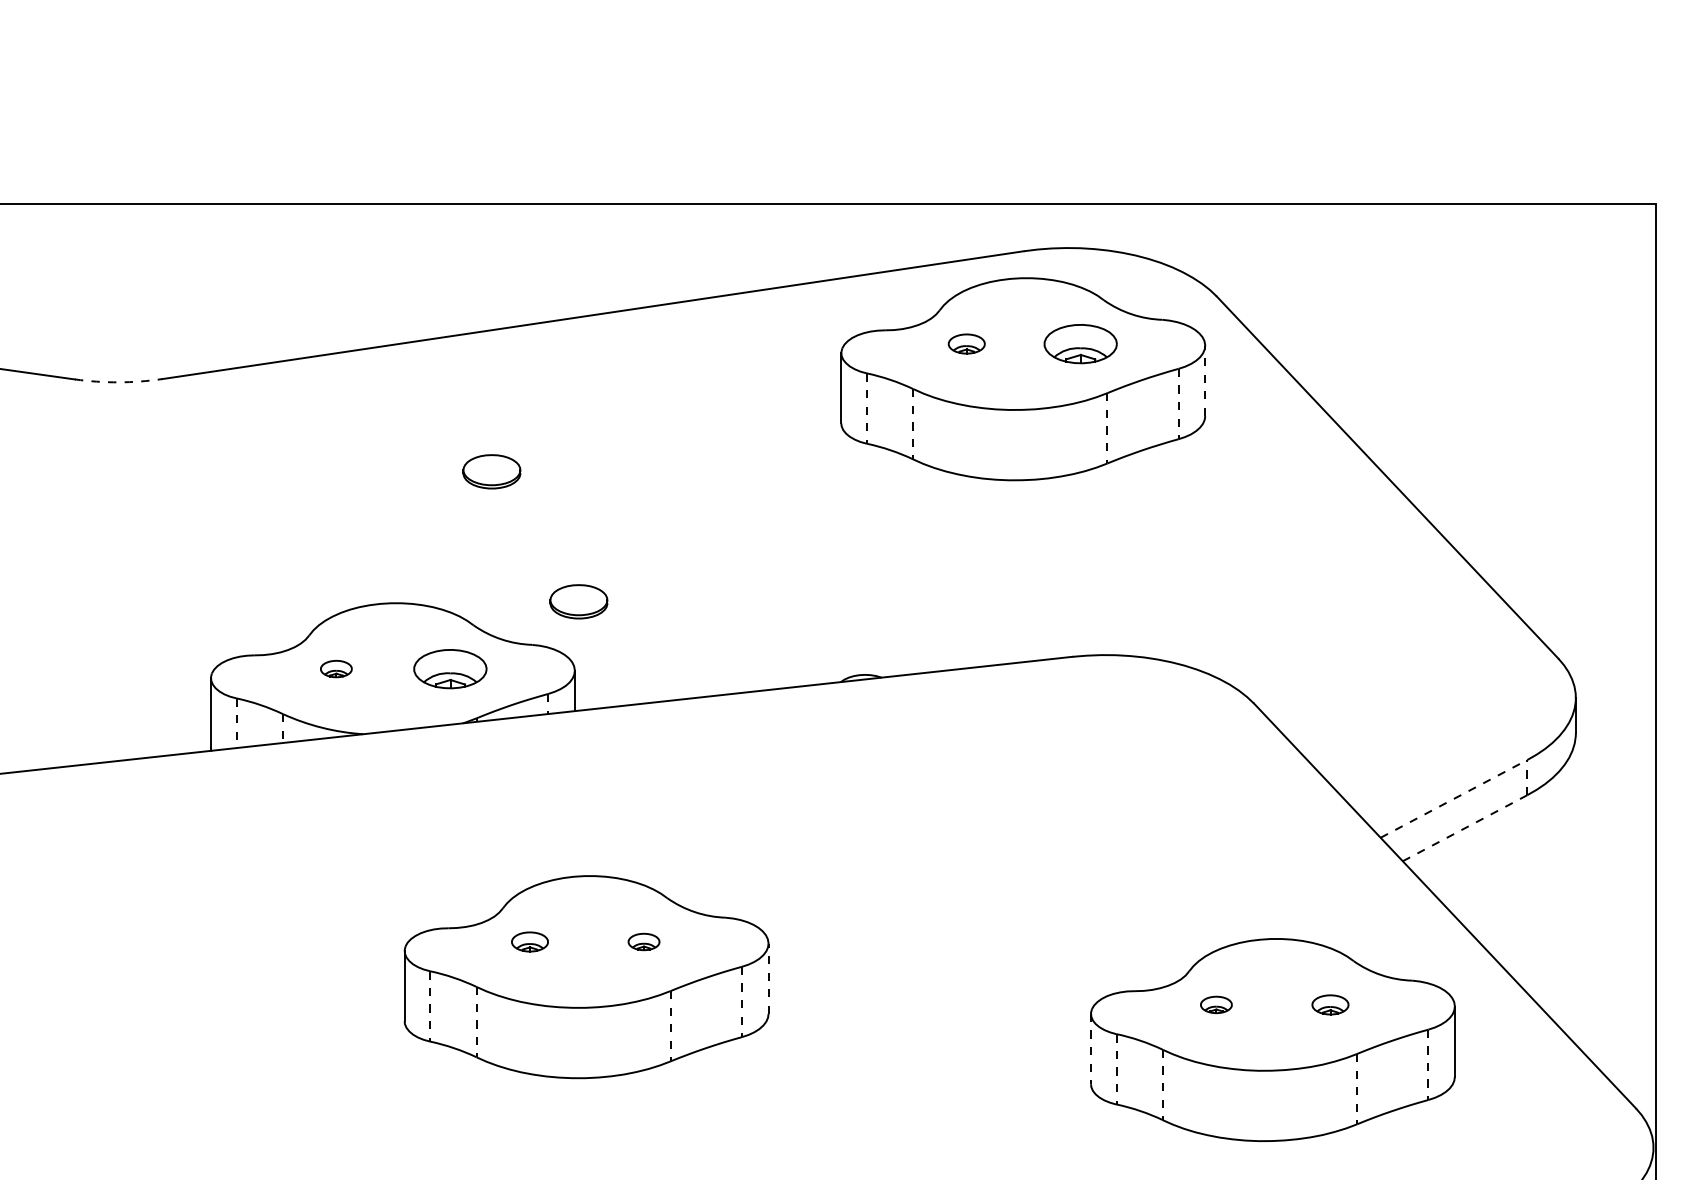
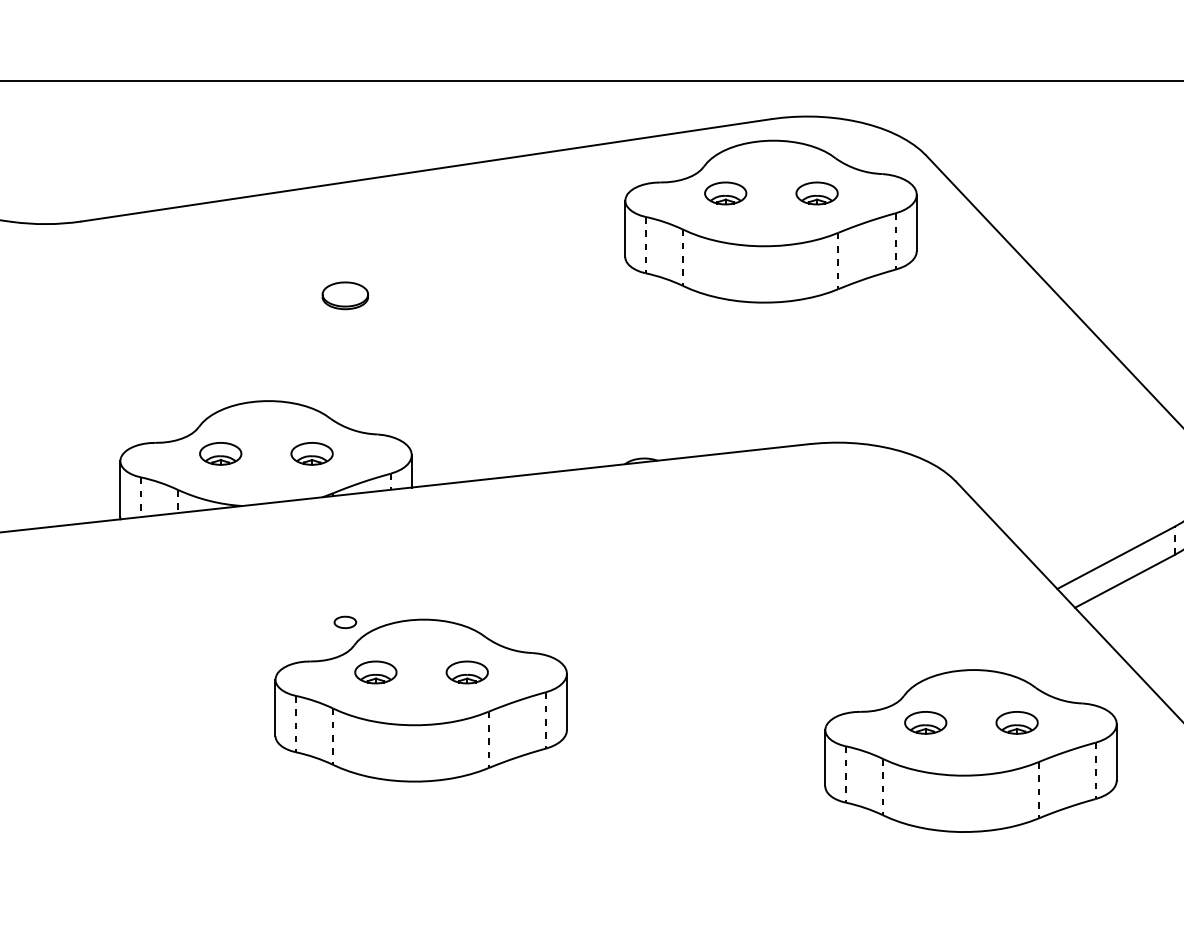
part: (966, 343) -> (725, 193), size x1.43
part: (1080, 343) -> (816, 193), size x0.71
line: (1205, 380) -> (917, 222), dashed -> solid
arc: (118, 382) -> (46, 224), dashed -> solid
part: (578, 601) -> (414, 399), removed
part: (336, 668) -> (220, 453), size x1.67
part: (450, 668) -> (312, 453), size x0.71
line: (1453, 798) -> (1115, 557), dashed -> solid
line: (1465, 828) -> (1125, 581), dashed -> solid
part: (491, 879) -> (345, 622), added
part: (529, 941) -> (375, 672), size x1.43
part: (643, 941) -> (466, 672), size x1.67
line: (768, 978) -> (566, 701), dashed -> solid
part: (1216, 1004) -> (925, 722), size x1.67
part: (1330, 1004) -> (1017, 722), size x1.43
line: (1091, 1049) -> (825, 758), dashed -> solid

